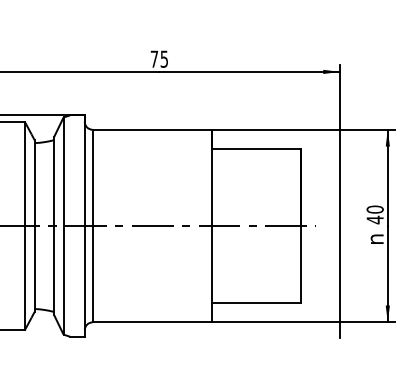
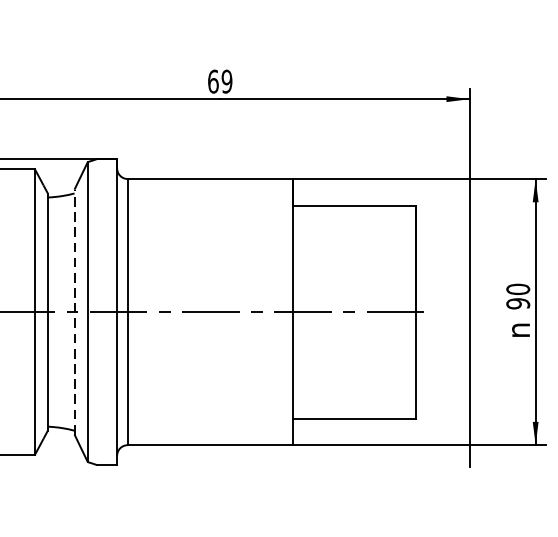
text: (159, 58) -> (220, 80), 75 -> 69
text: (374, 219) -> (517, 303), 40 -> 90
line: (53, 226) -> (73, 312), solid -> dashed

